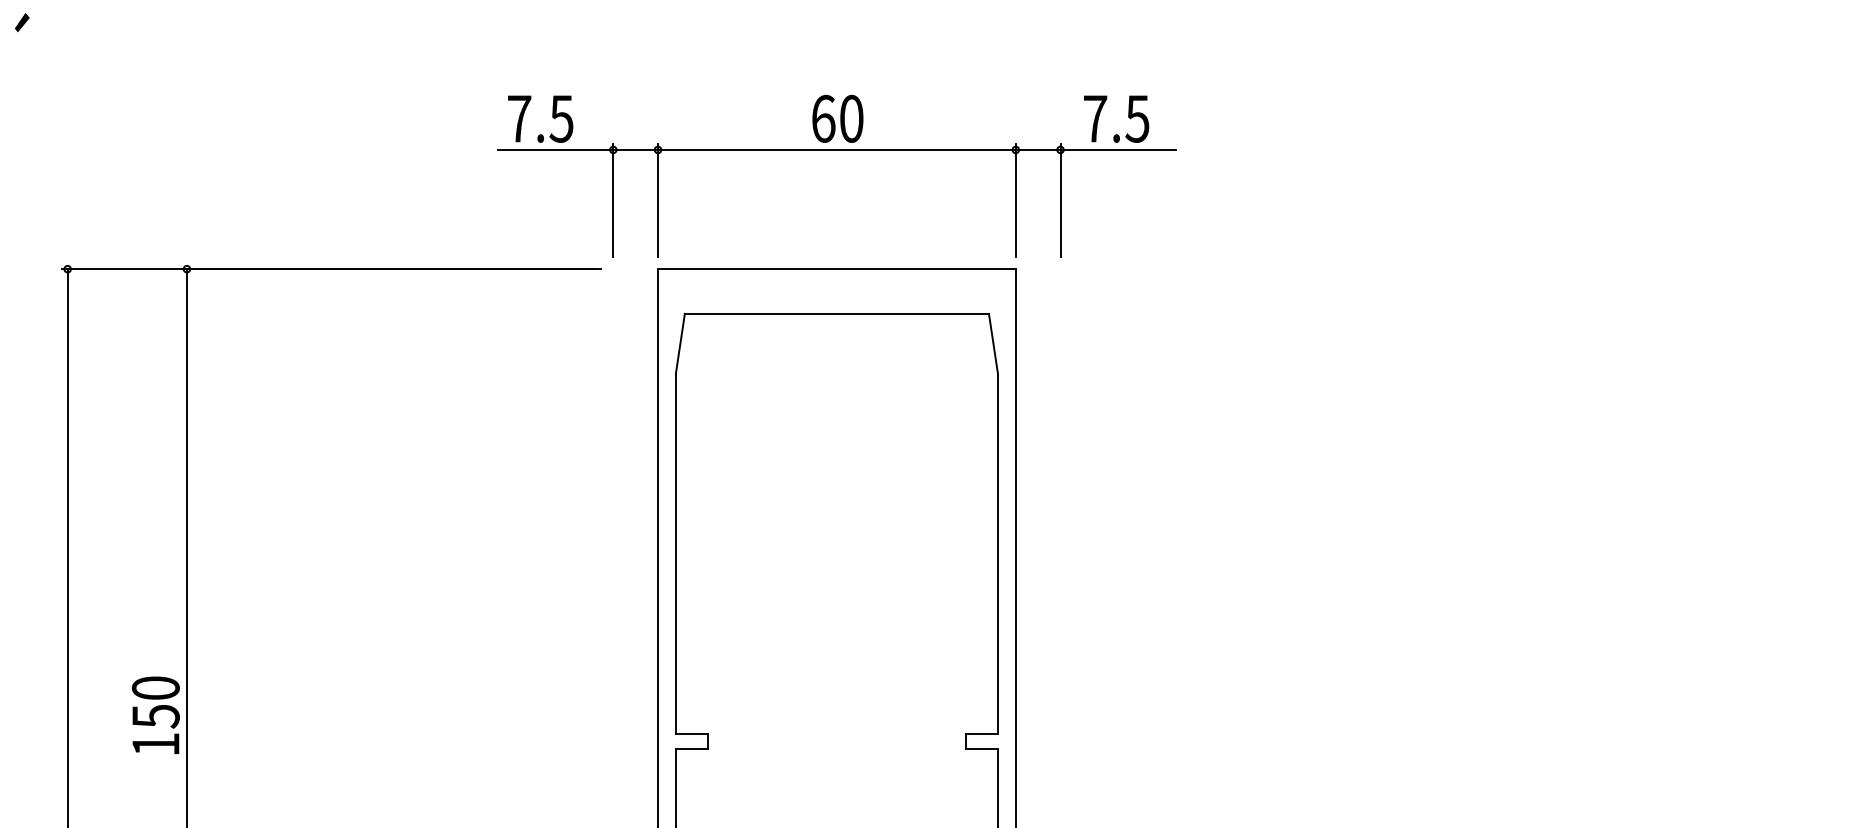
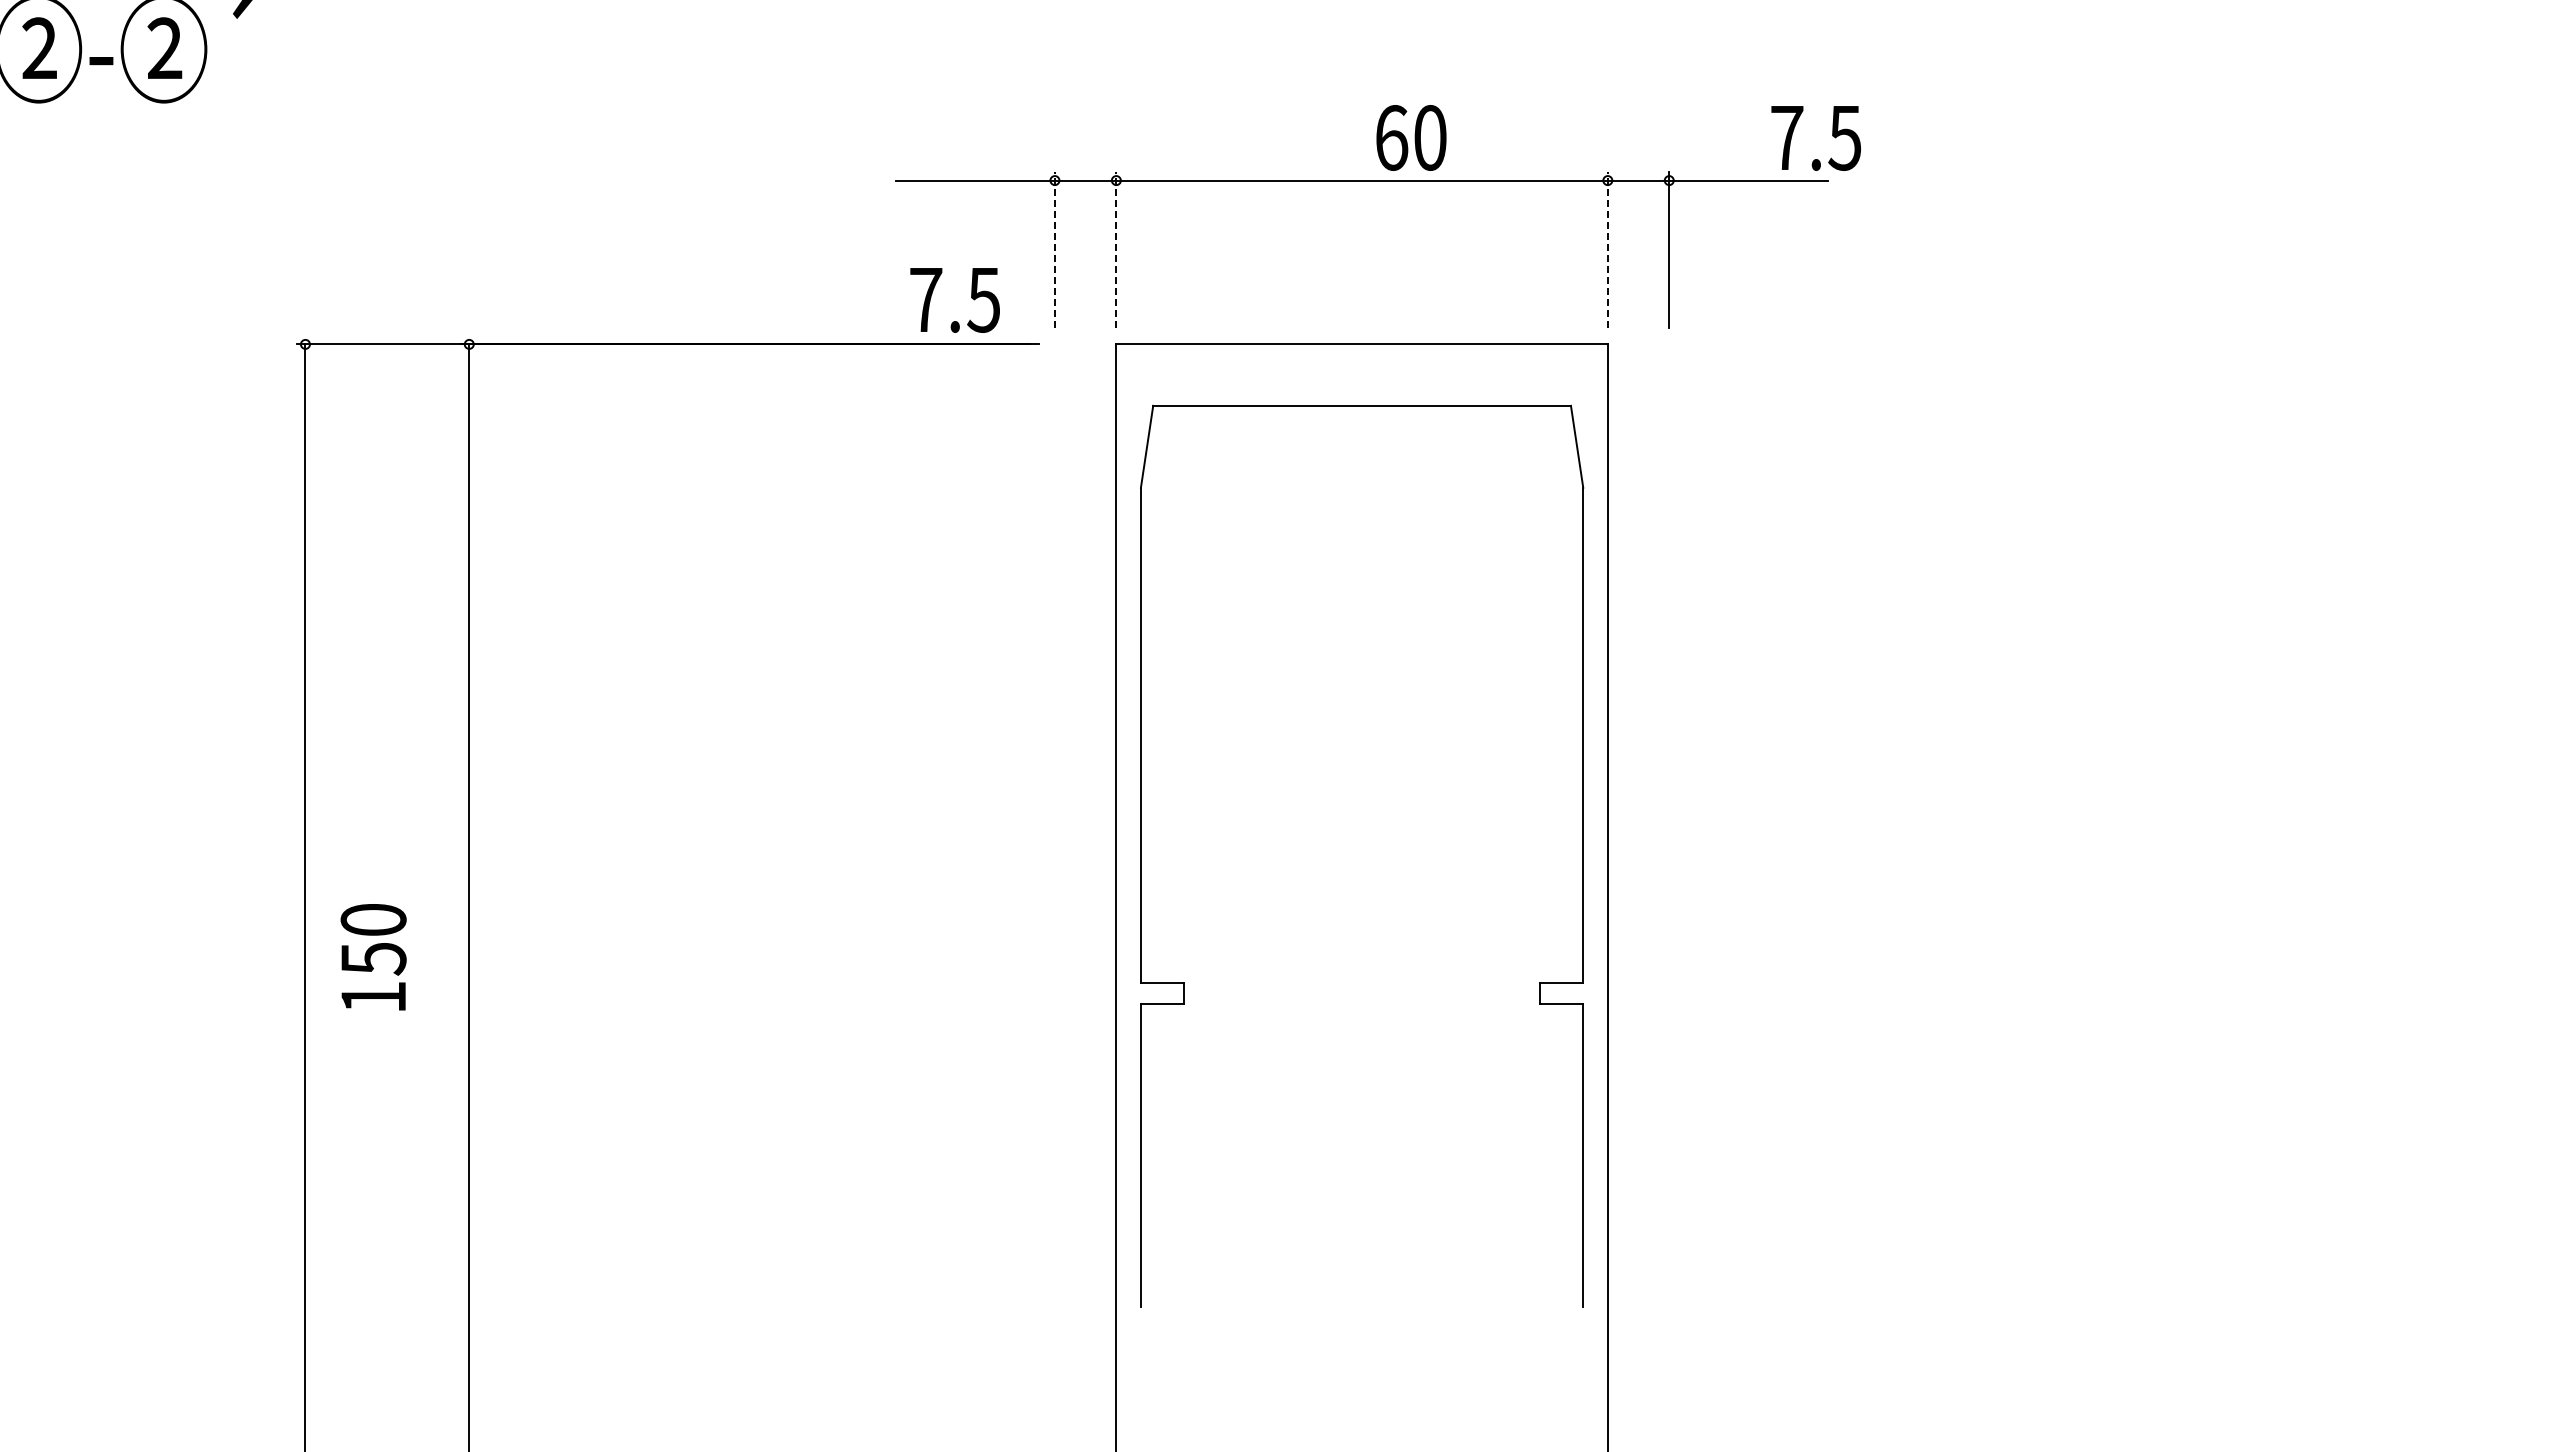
text: (837, 118) -> (1411, 137), moved
text: (540, 119) -> (954, 300), moved
text: (1116, 119) -> (1815, 138), moved
line: (612, 200) -> (1054, 250), solid -> dashed
line: (658, 200) -> (1116, 250), solid -> dashed
line: (1015, 200) -> (1607, 250), solid -> dashed
text: (155, 715) -> (373, 957), moved

